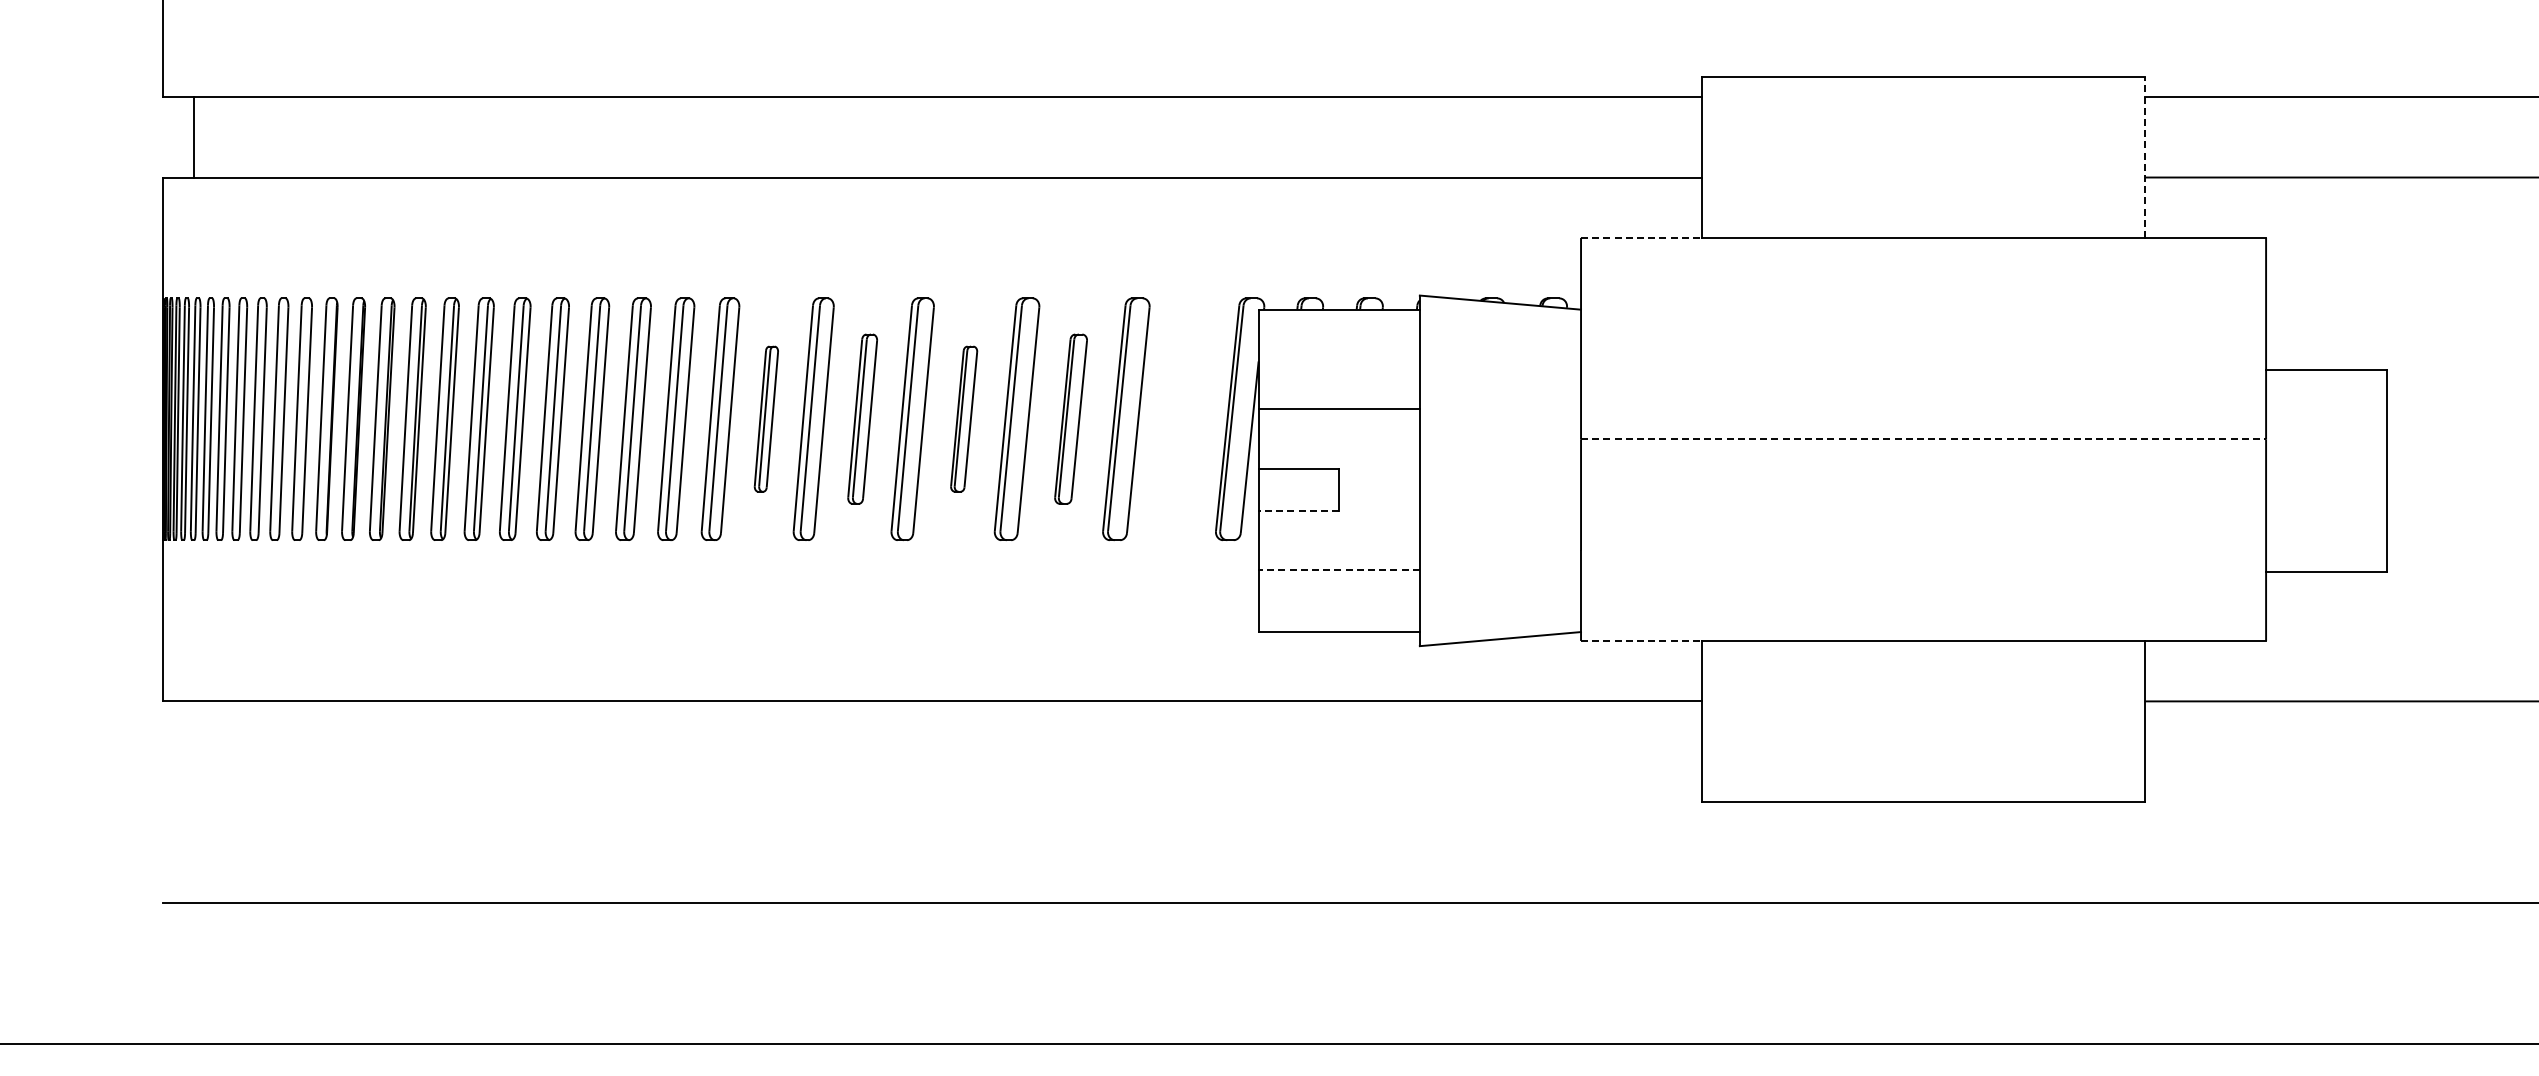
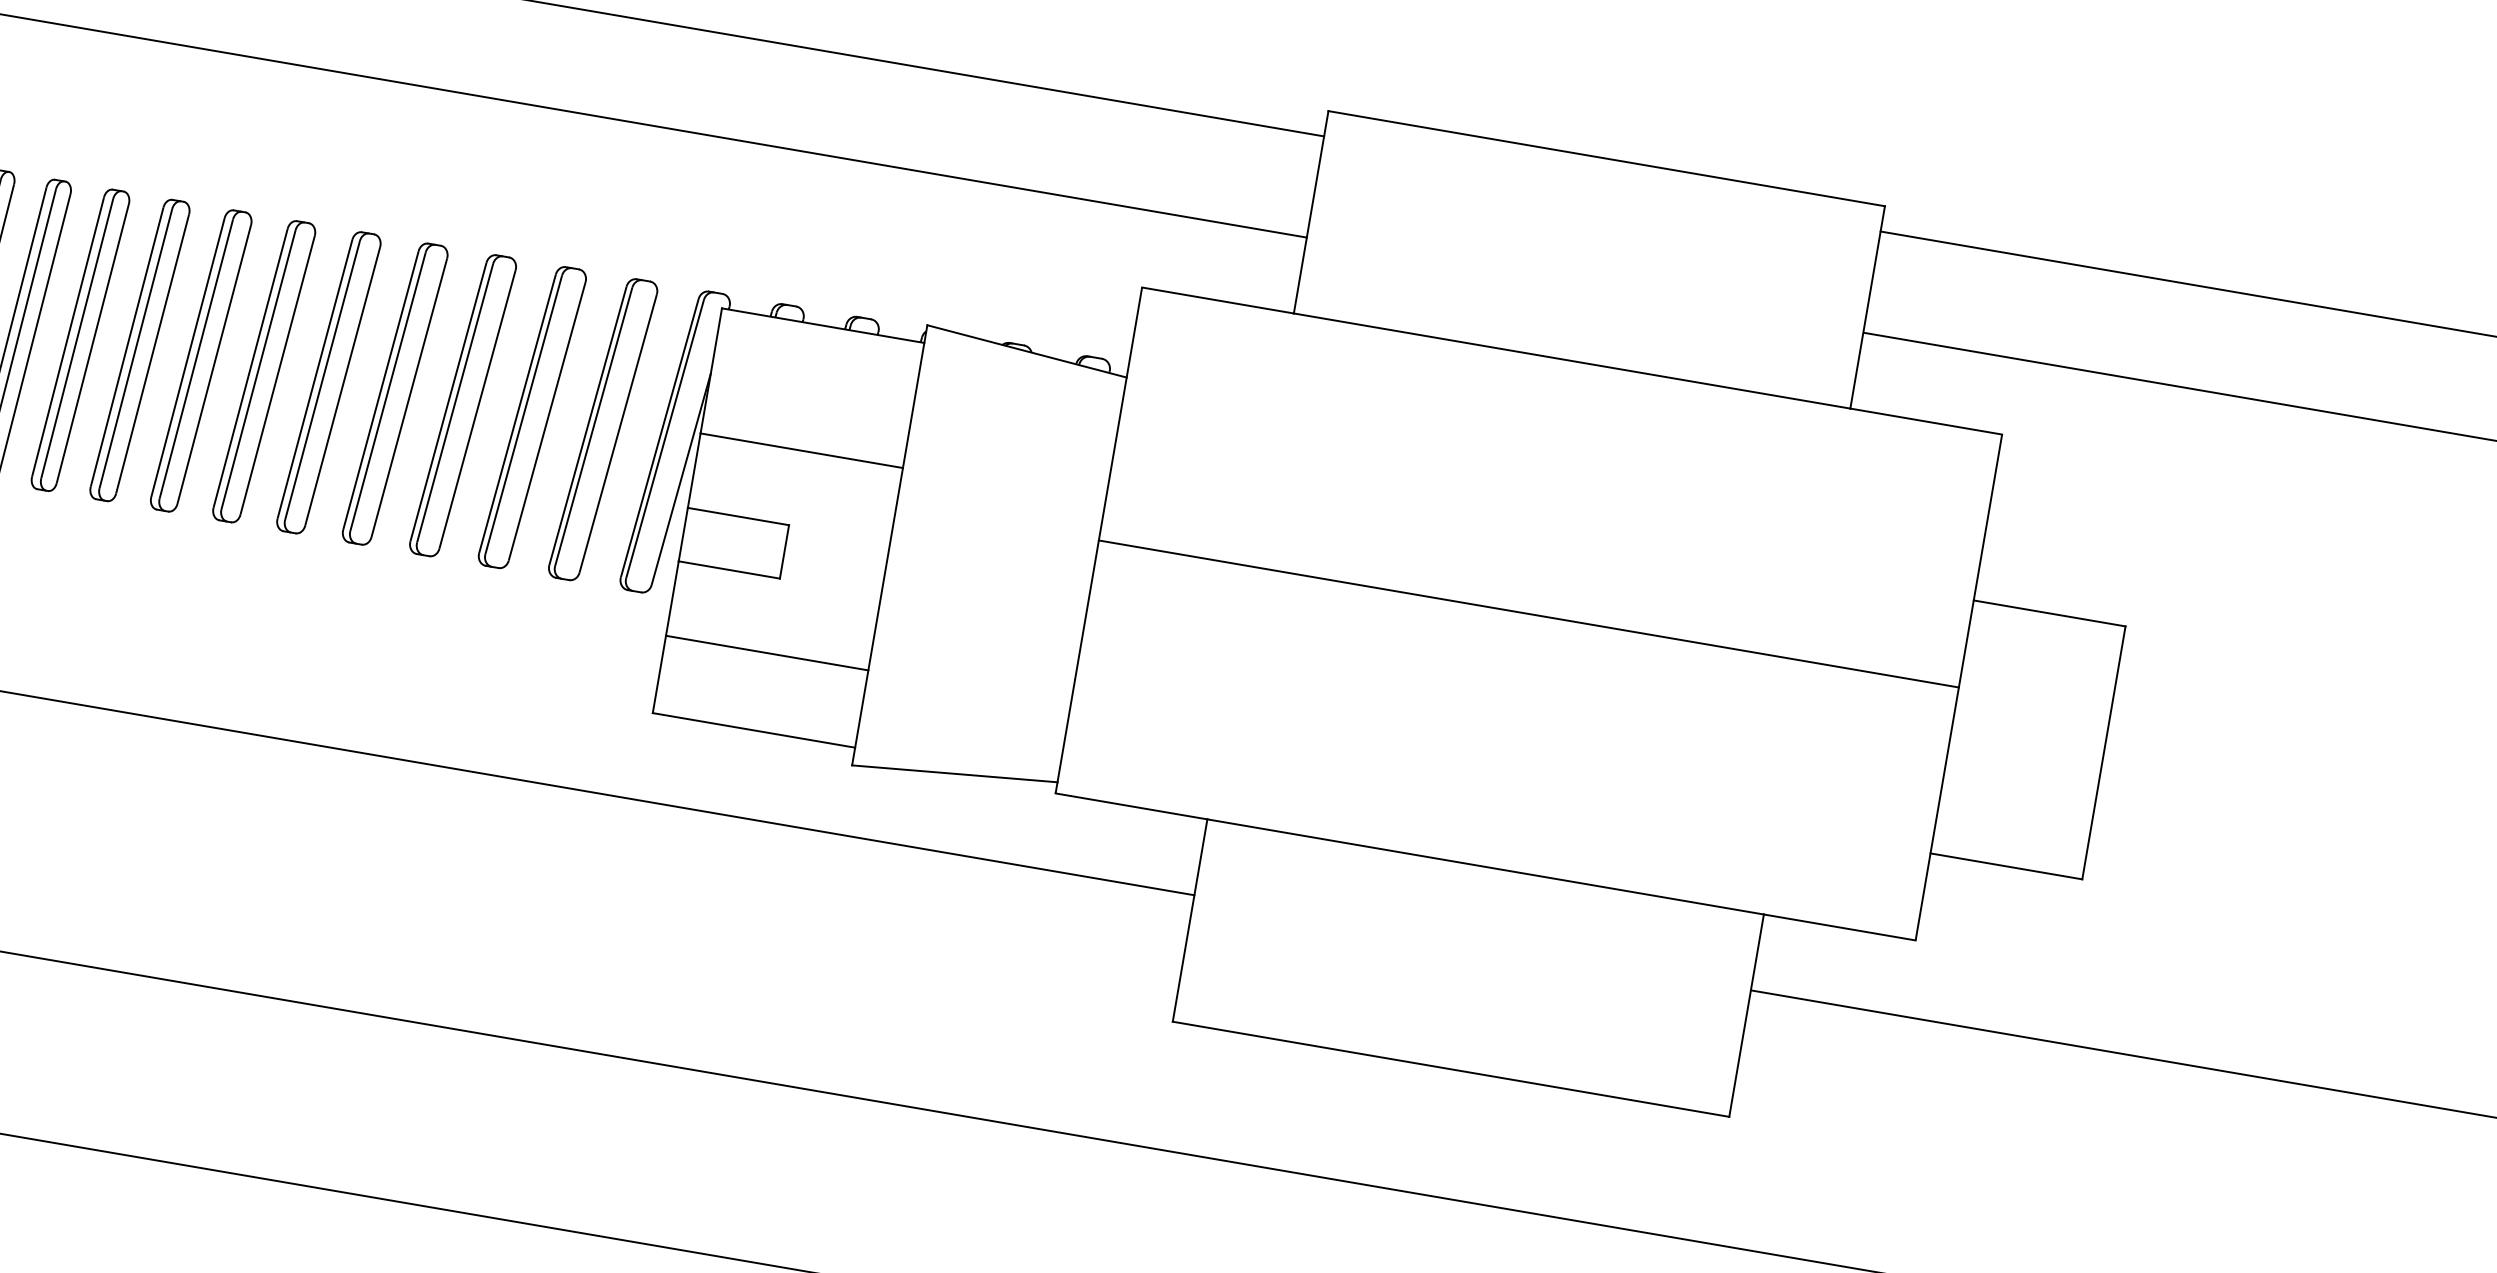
line: (2145, 157) -> (1868, 307), dashed -> solid
line: (1641, 237) -> (1218, 299), dashed -> solid
part: (766, 418) -> (80, 339), size x1.67
part: (862, 418) -> (201, 359), size x1.43
part: (963, 418) -> (328, 381), size x1.67
part: (1070, 418) -> (462, 404), size x1.43
part: (1182, 418) -> (603, 428), added
line: (1923, 439) -> (1528, 614), dashed -> solid
line: (1298, 511) -> (728, 570), dashed -> solid
line: (1339, 570) -> (767, 653), dashed -> solid
line: (1641, 640) -> (1131, 805), dashed -> solid

